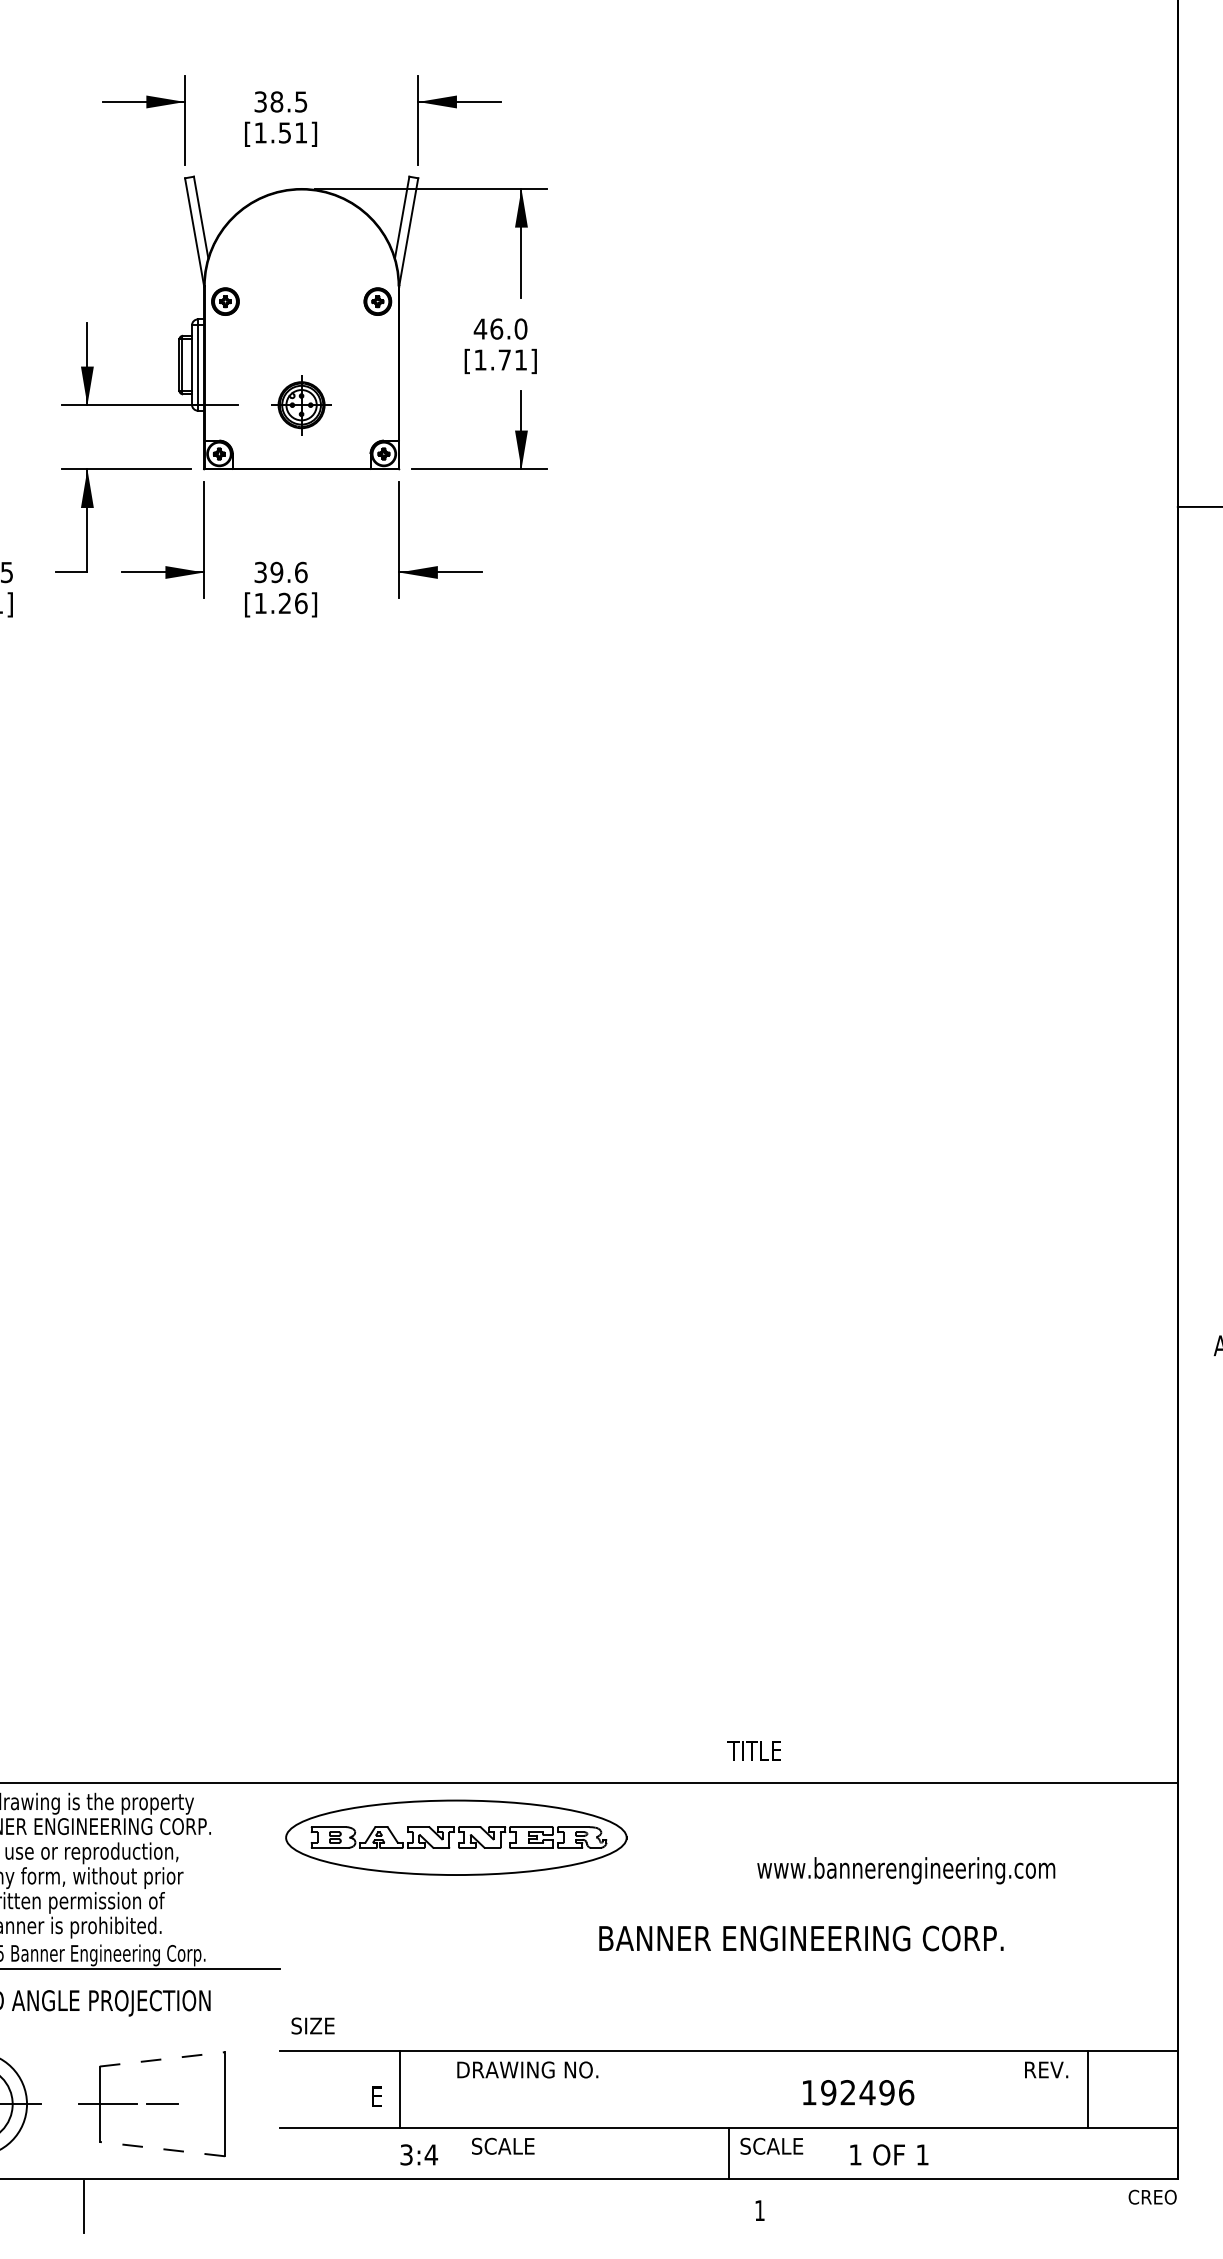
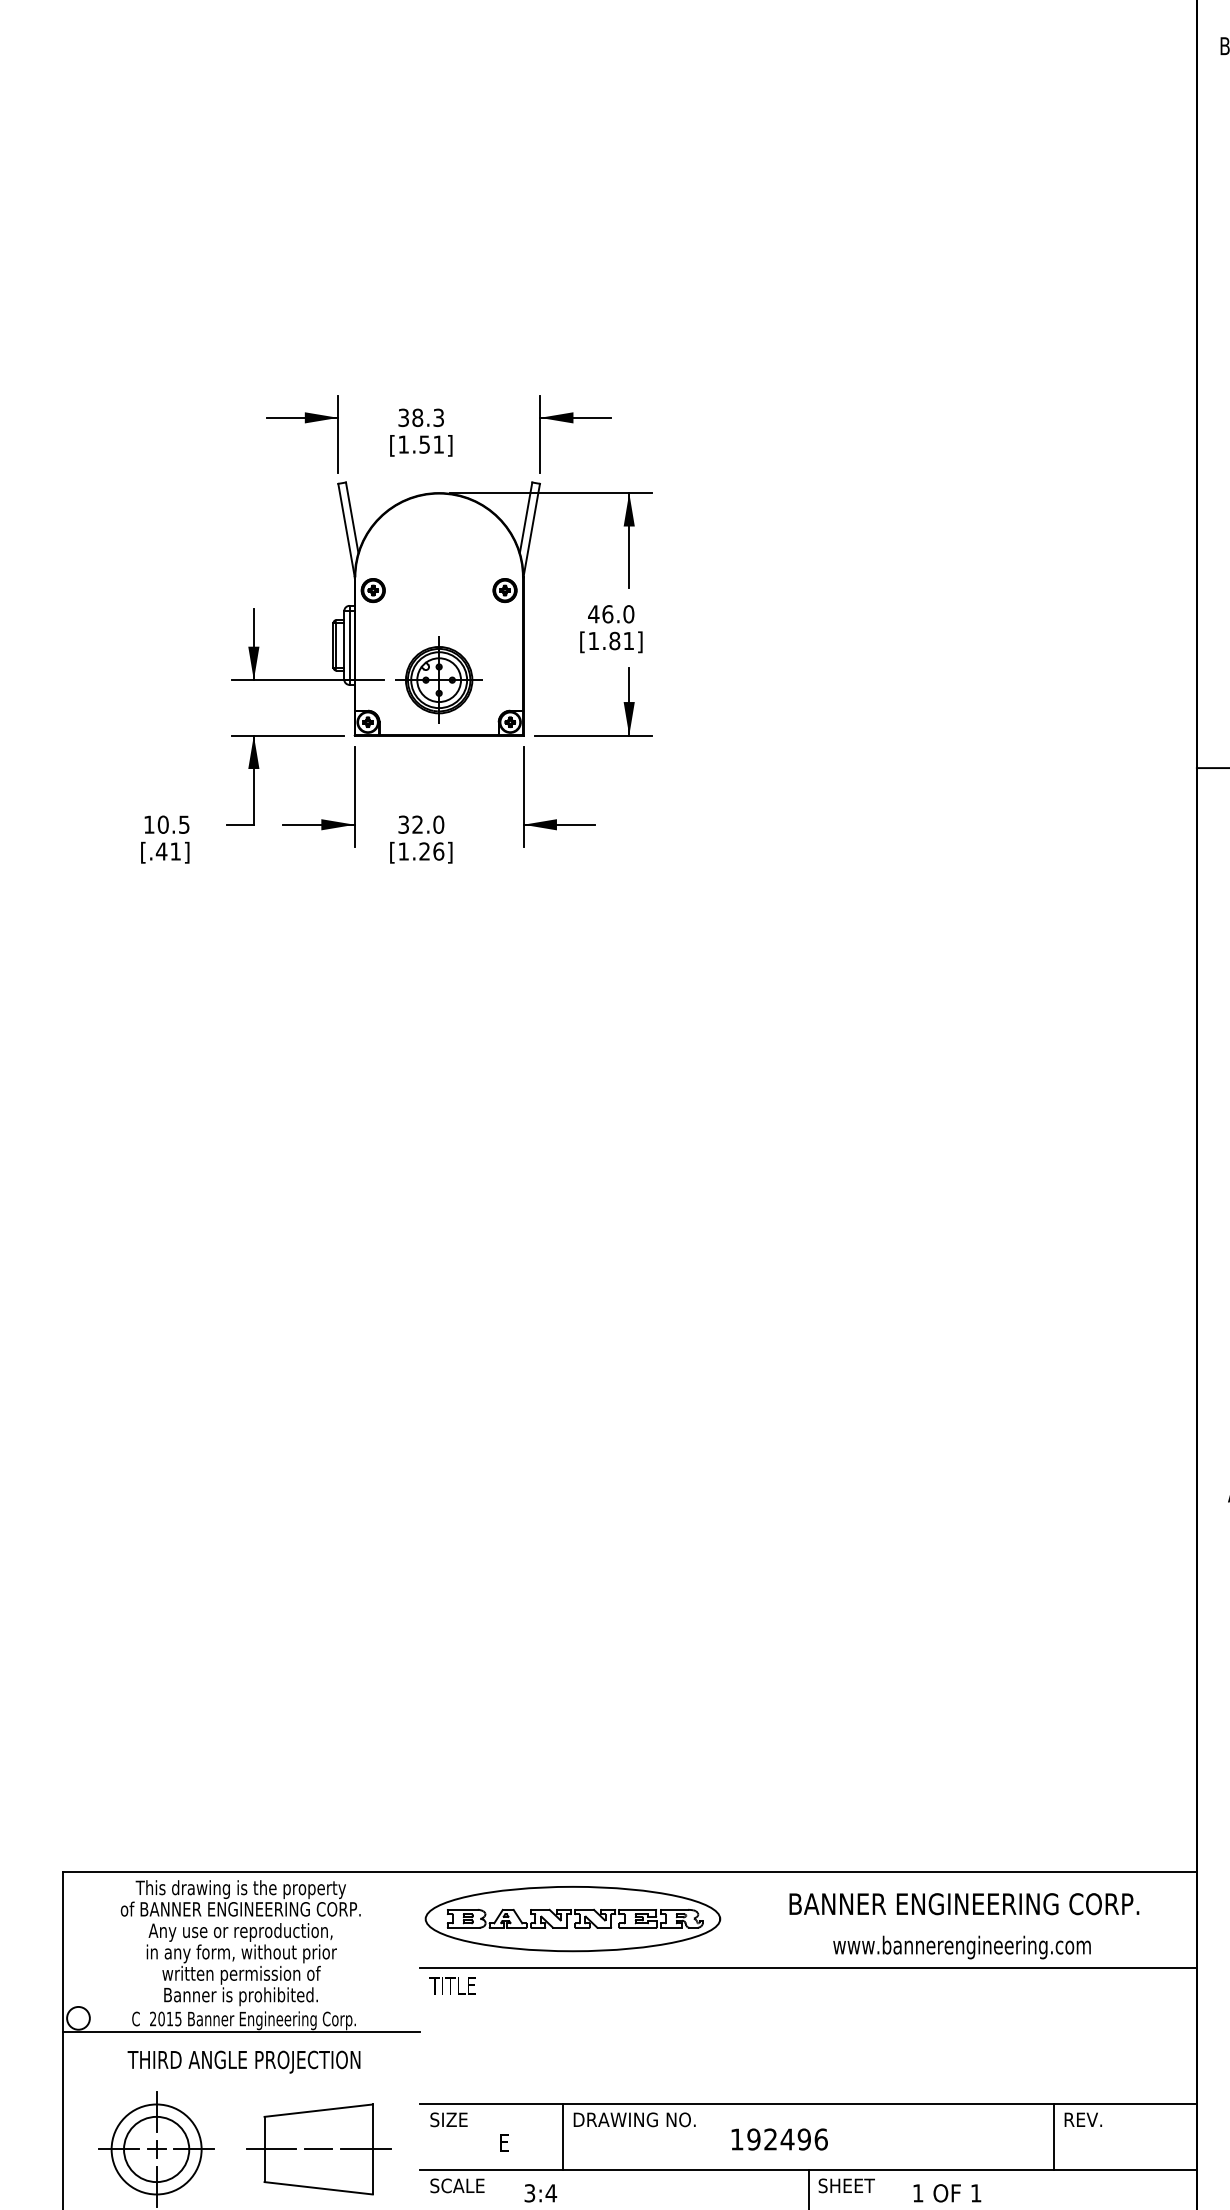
text: (300, 101) -> (438, 417), 38.5 -> 38.3
text: (504, 359) -> (614, 640), [1.71] -> [1.81]
part: (300, 404) -> (438, 679), size x1.67
text: (289, 572) -> (428, 824), 39.6 -> 32.0
text: (754, 1750) -> (452, 1985), moved
line: (728, 1894) -> (808, 1968), added
text: (801, 1938) -> (964, 1904), moved
text: (312, 2025) -> (448, 2119), moved
line: (163, 2059) -> (319, 2110), dashed -> solid
line: (400, 2089) -> (563, 2136), moved
line: (1088, 2089) -> (1054, 2136), moved
text: (858, 2092) -> (779, 2139), moved
line: (216, 2104) -> (365, 2149), added
text: (503, 2145) -> (457, 2185), moved
text: (778, 2145) -> (851, 2185), SCALE -> SHEET
line: (162, 2149) -> (318, 2188), dashed -> solid

